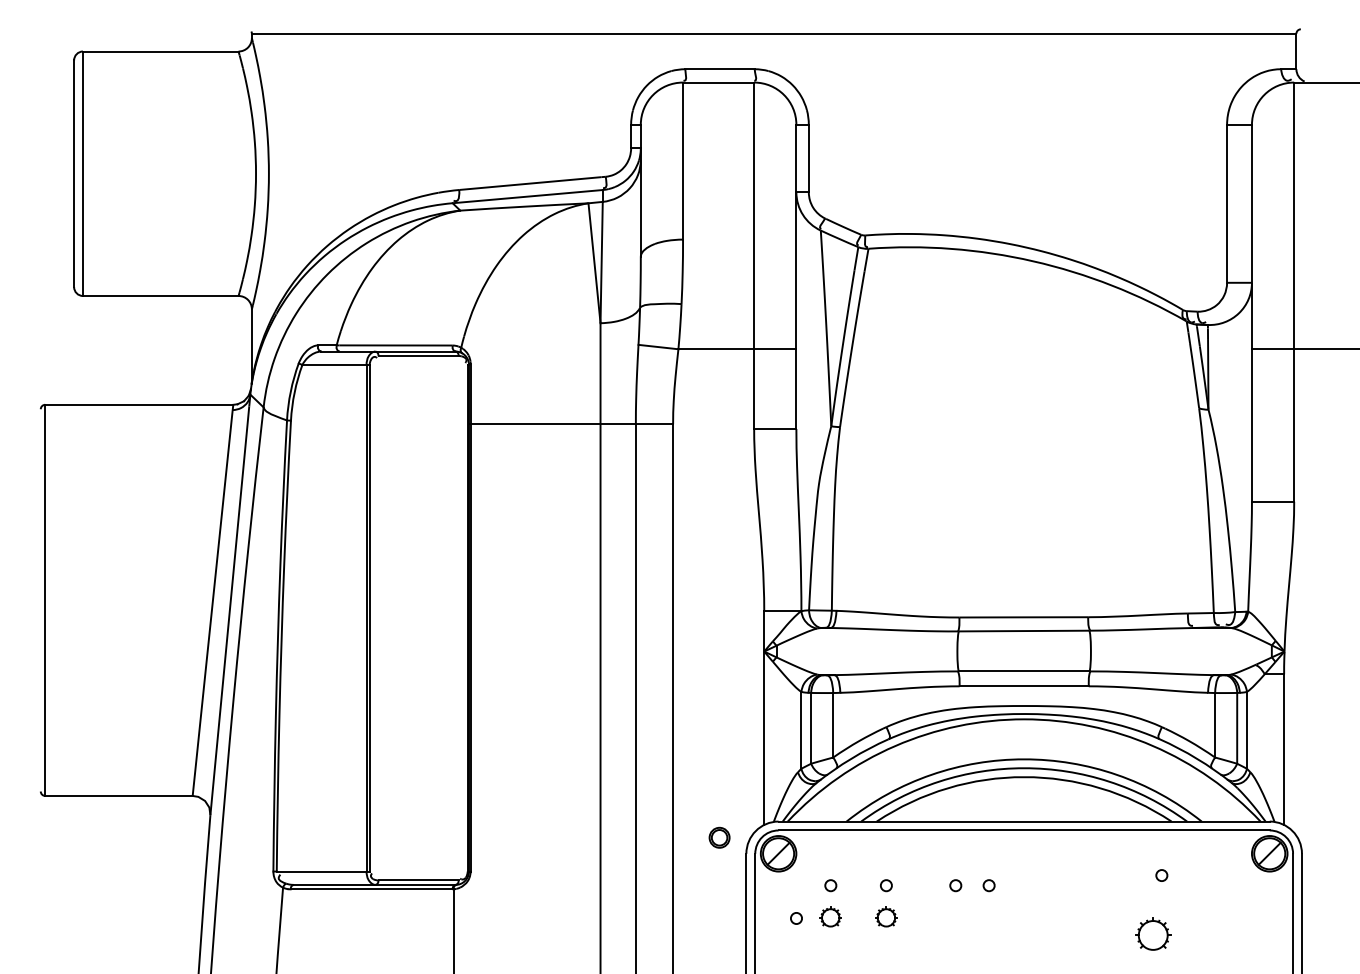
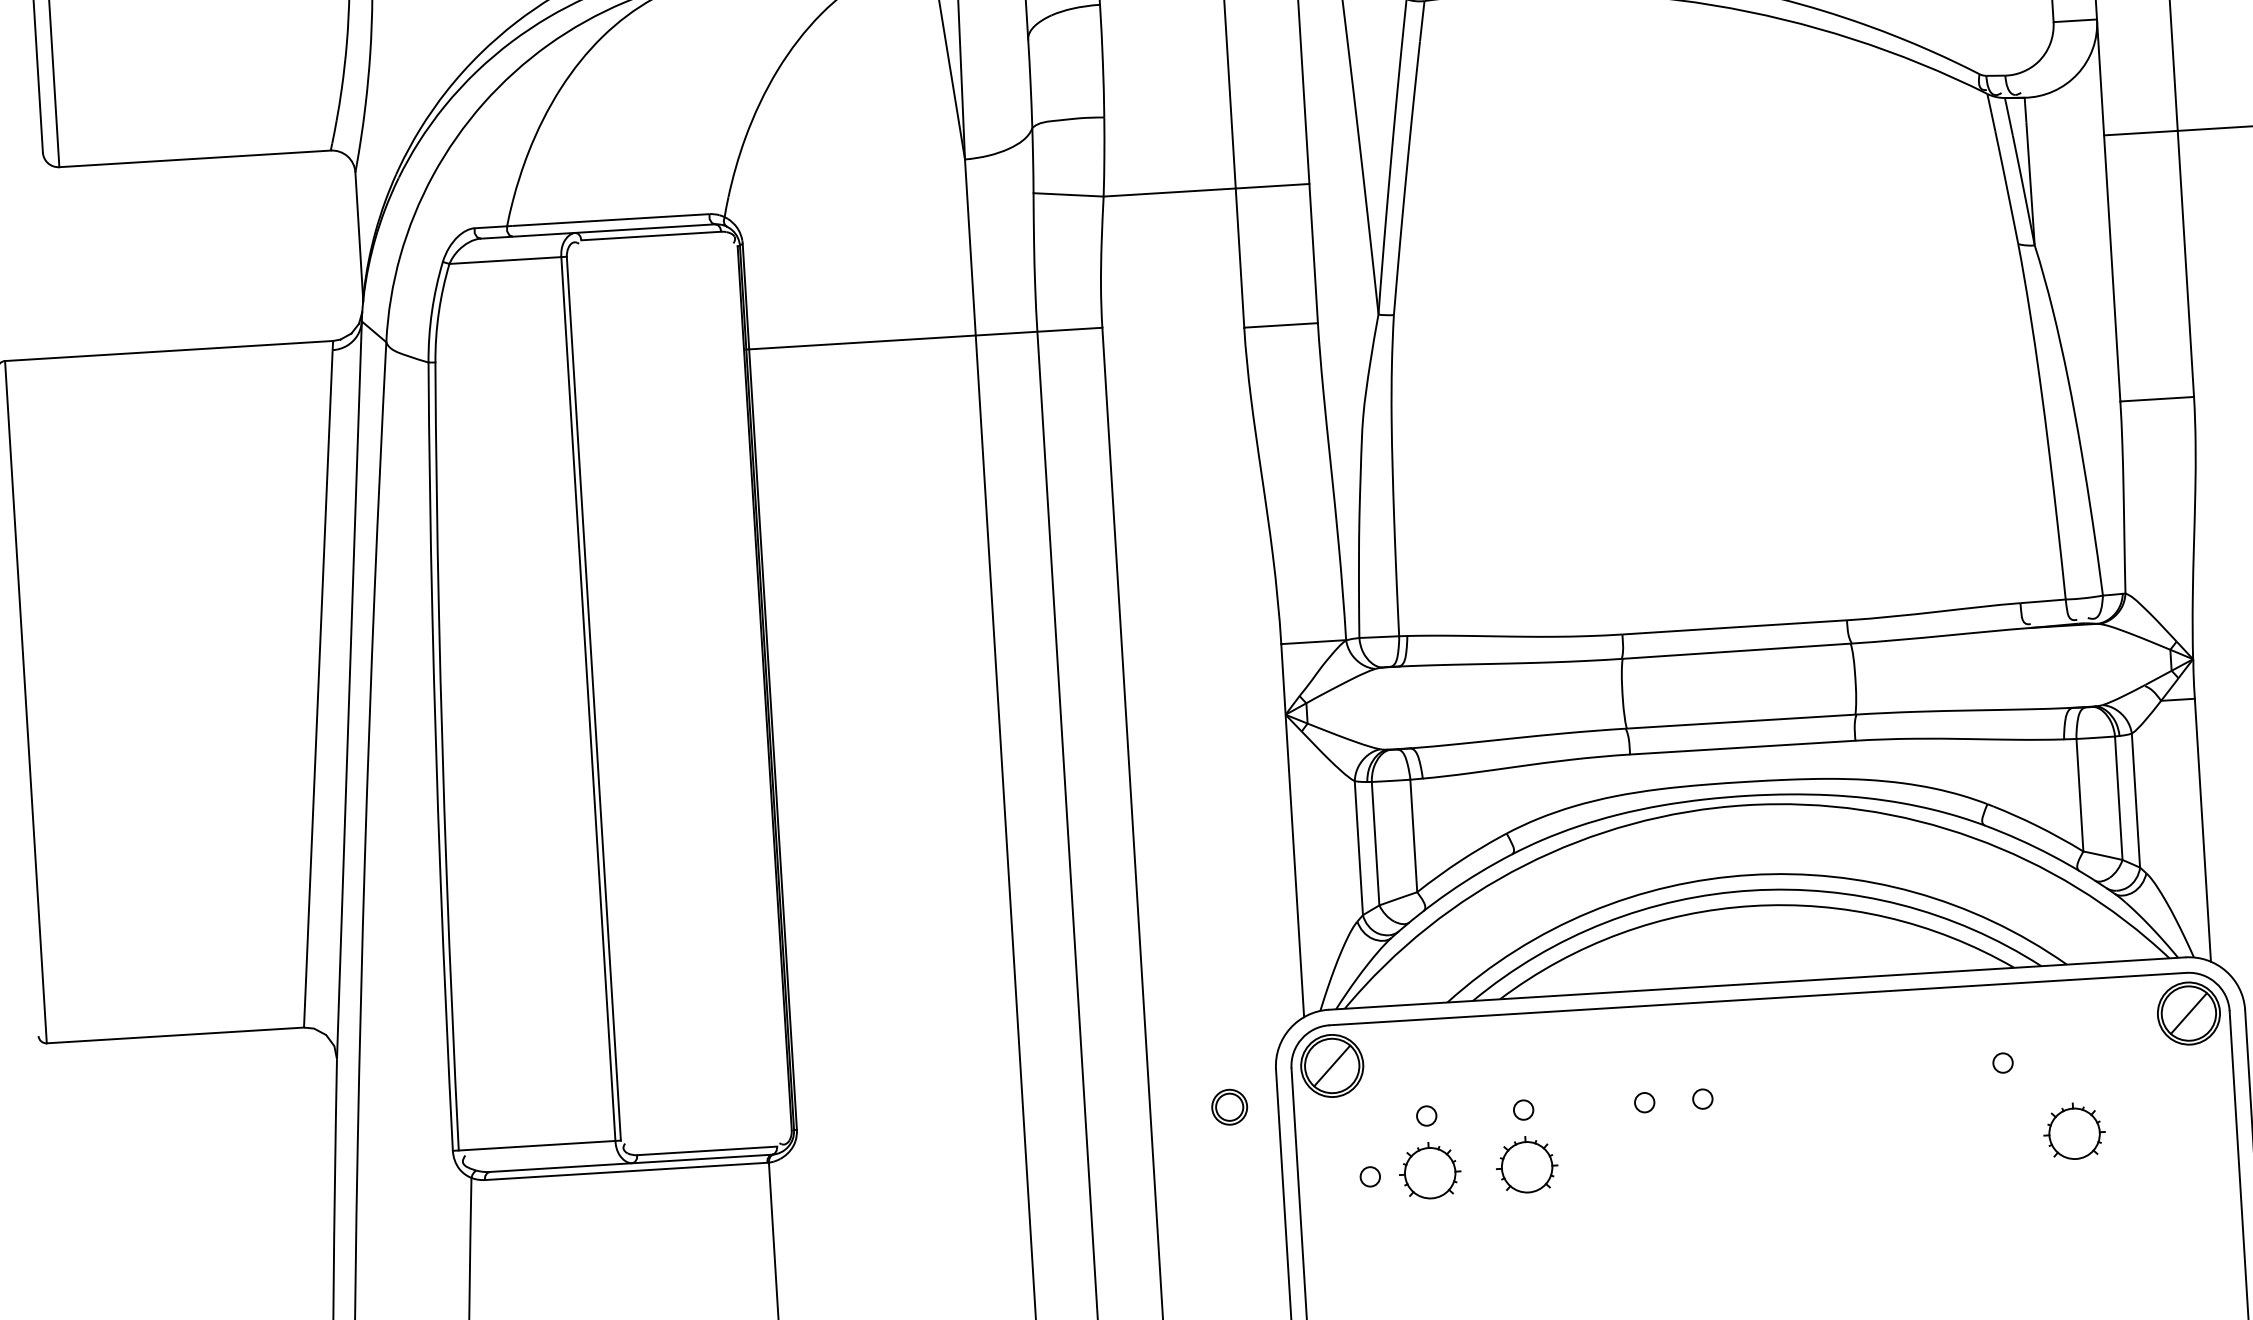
part: (719, 837) -> (1229, 1106), moved
part: (830, 916) -> (1429, 1169), size x1.67
part: (886, 916) -> (1527, 1163), size x1.67
part: (1153, 933) -> (2074, 1130), moved

